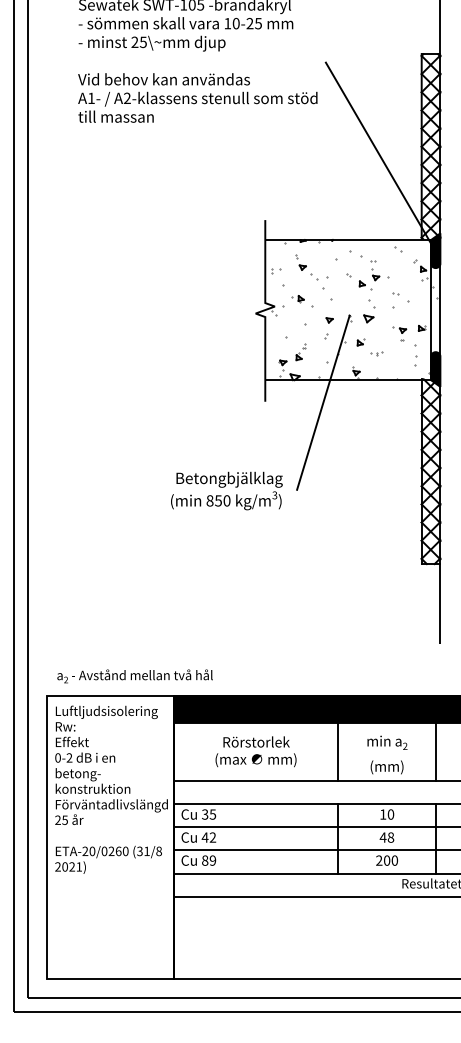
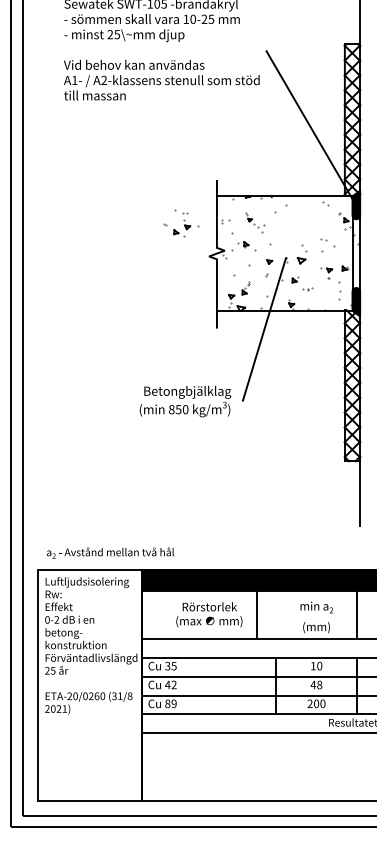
part: (312, 272) -> (255, 222), size x0.7
part: (368, 273) -> (181, 223), moved
line: (338, 751) -> (257, 614), moved

